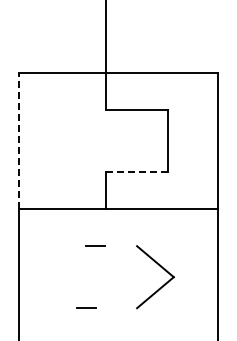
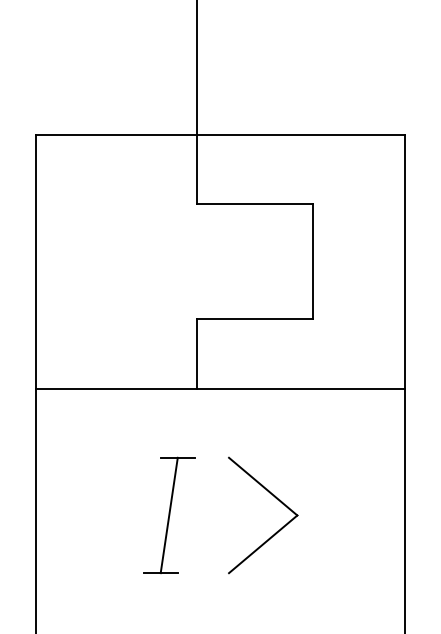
line: (19, 140) -> (36, 261), dashed -> solid
line: (137, 171) -> (255, 318), dashed -> solid
line: (90, 277) -> (168, 516), added
part: (163, 284) -> (278, 529), moved

